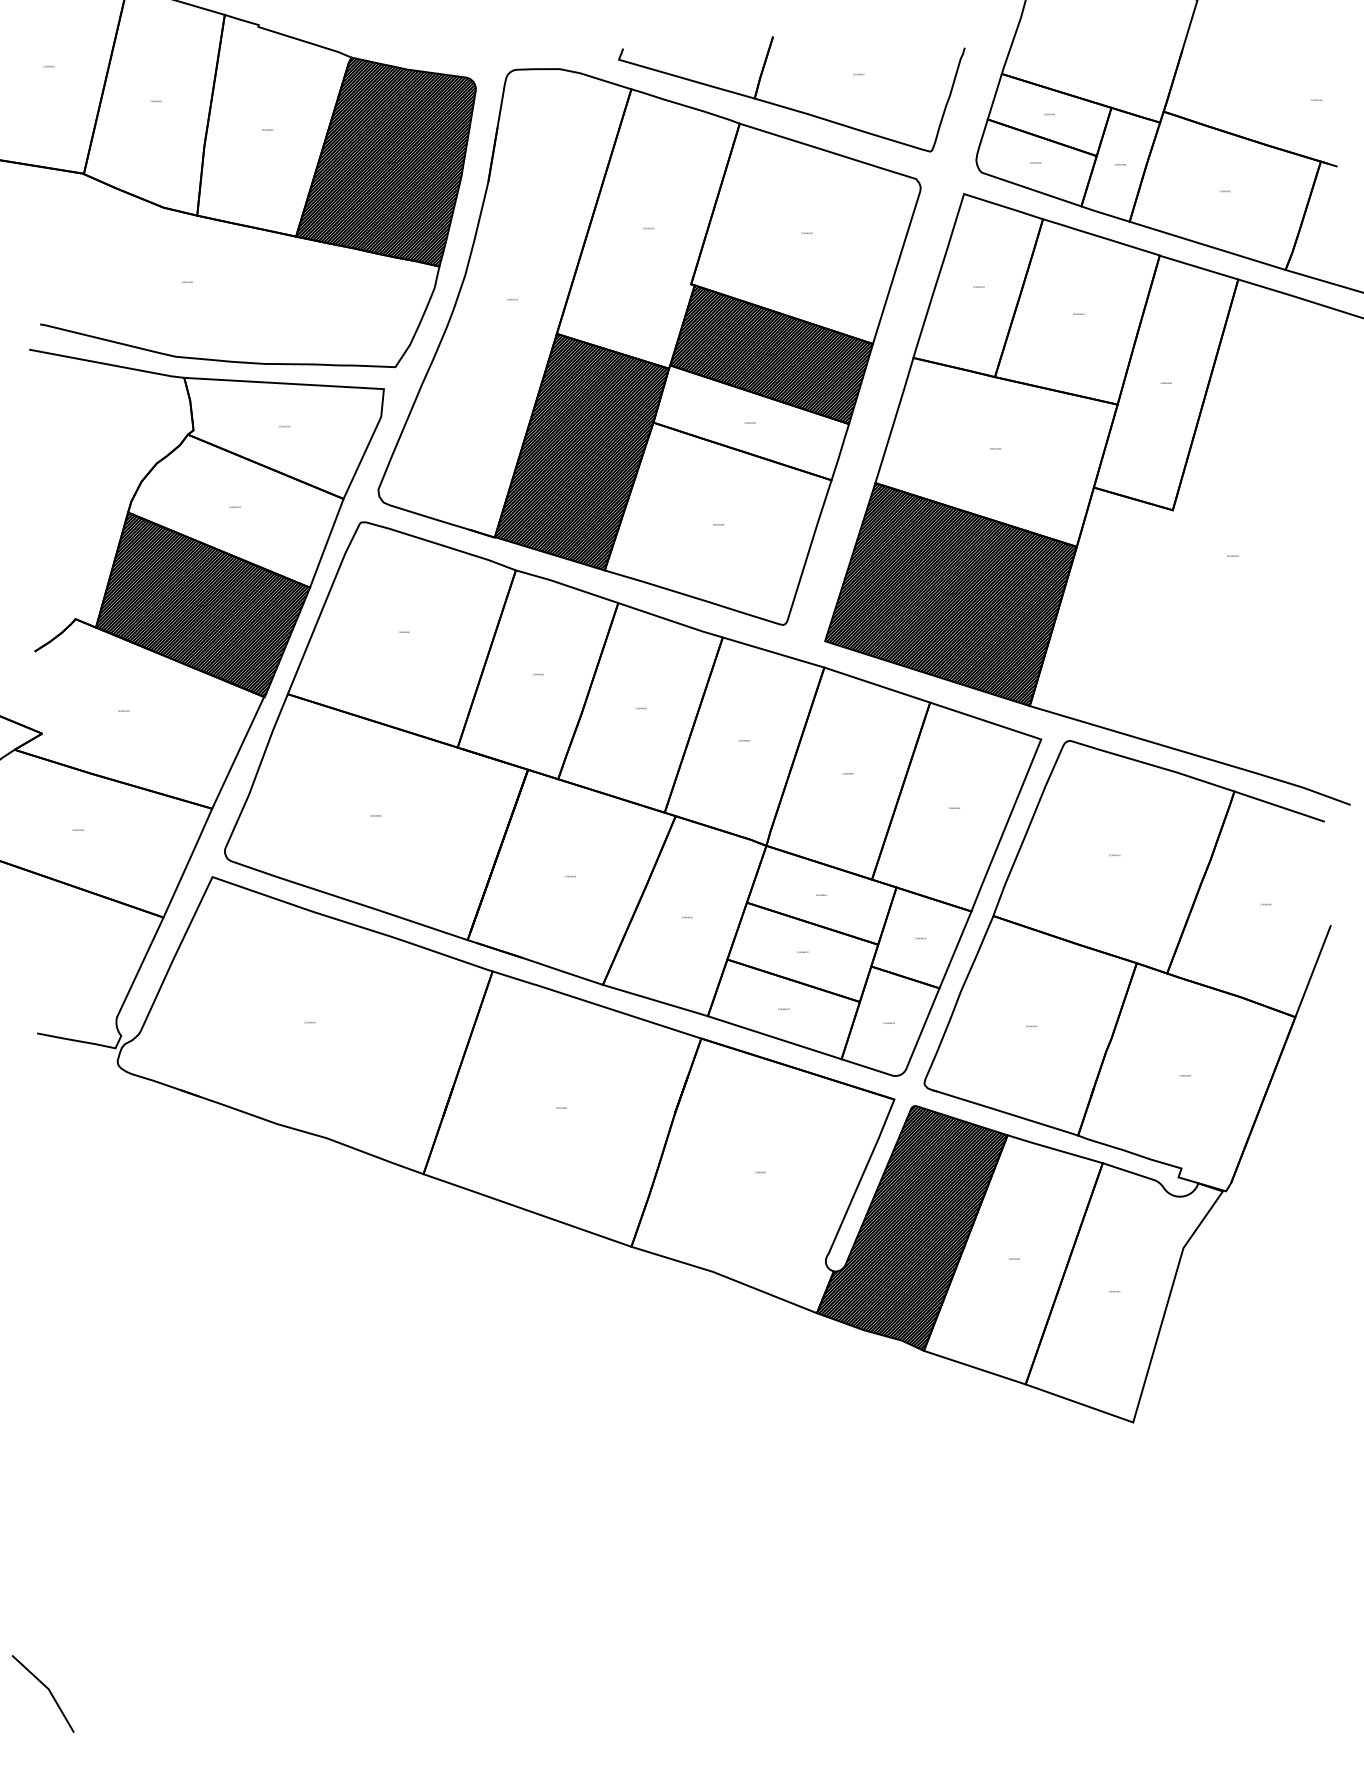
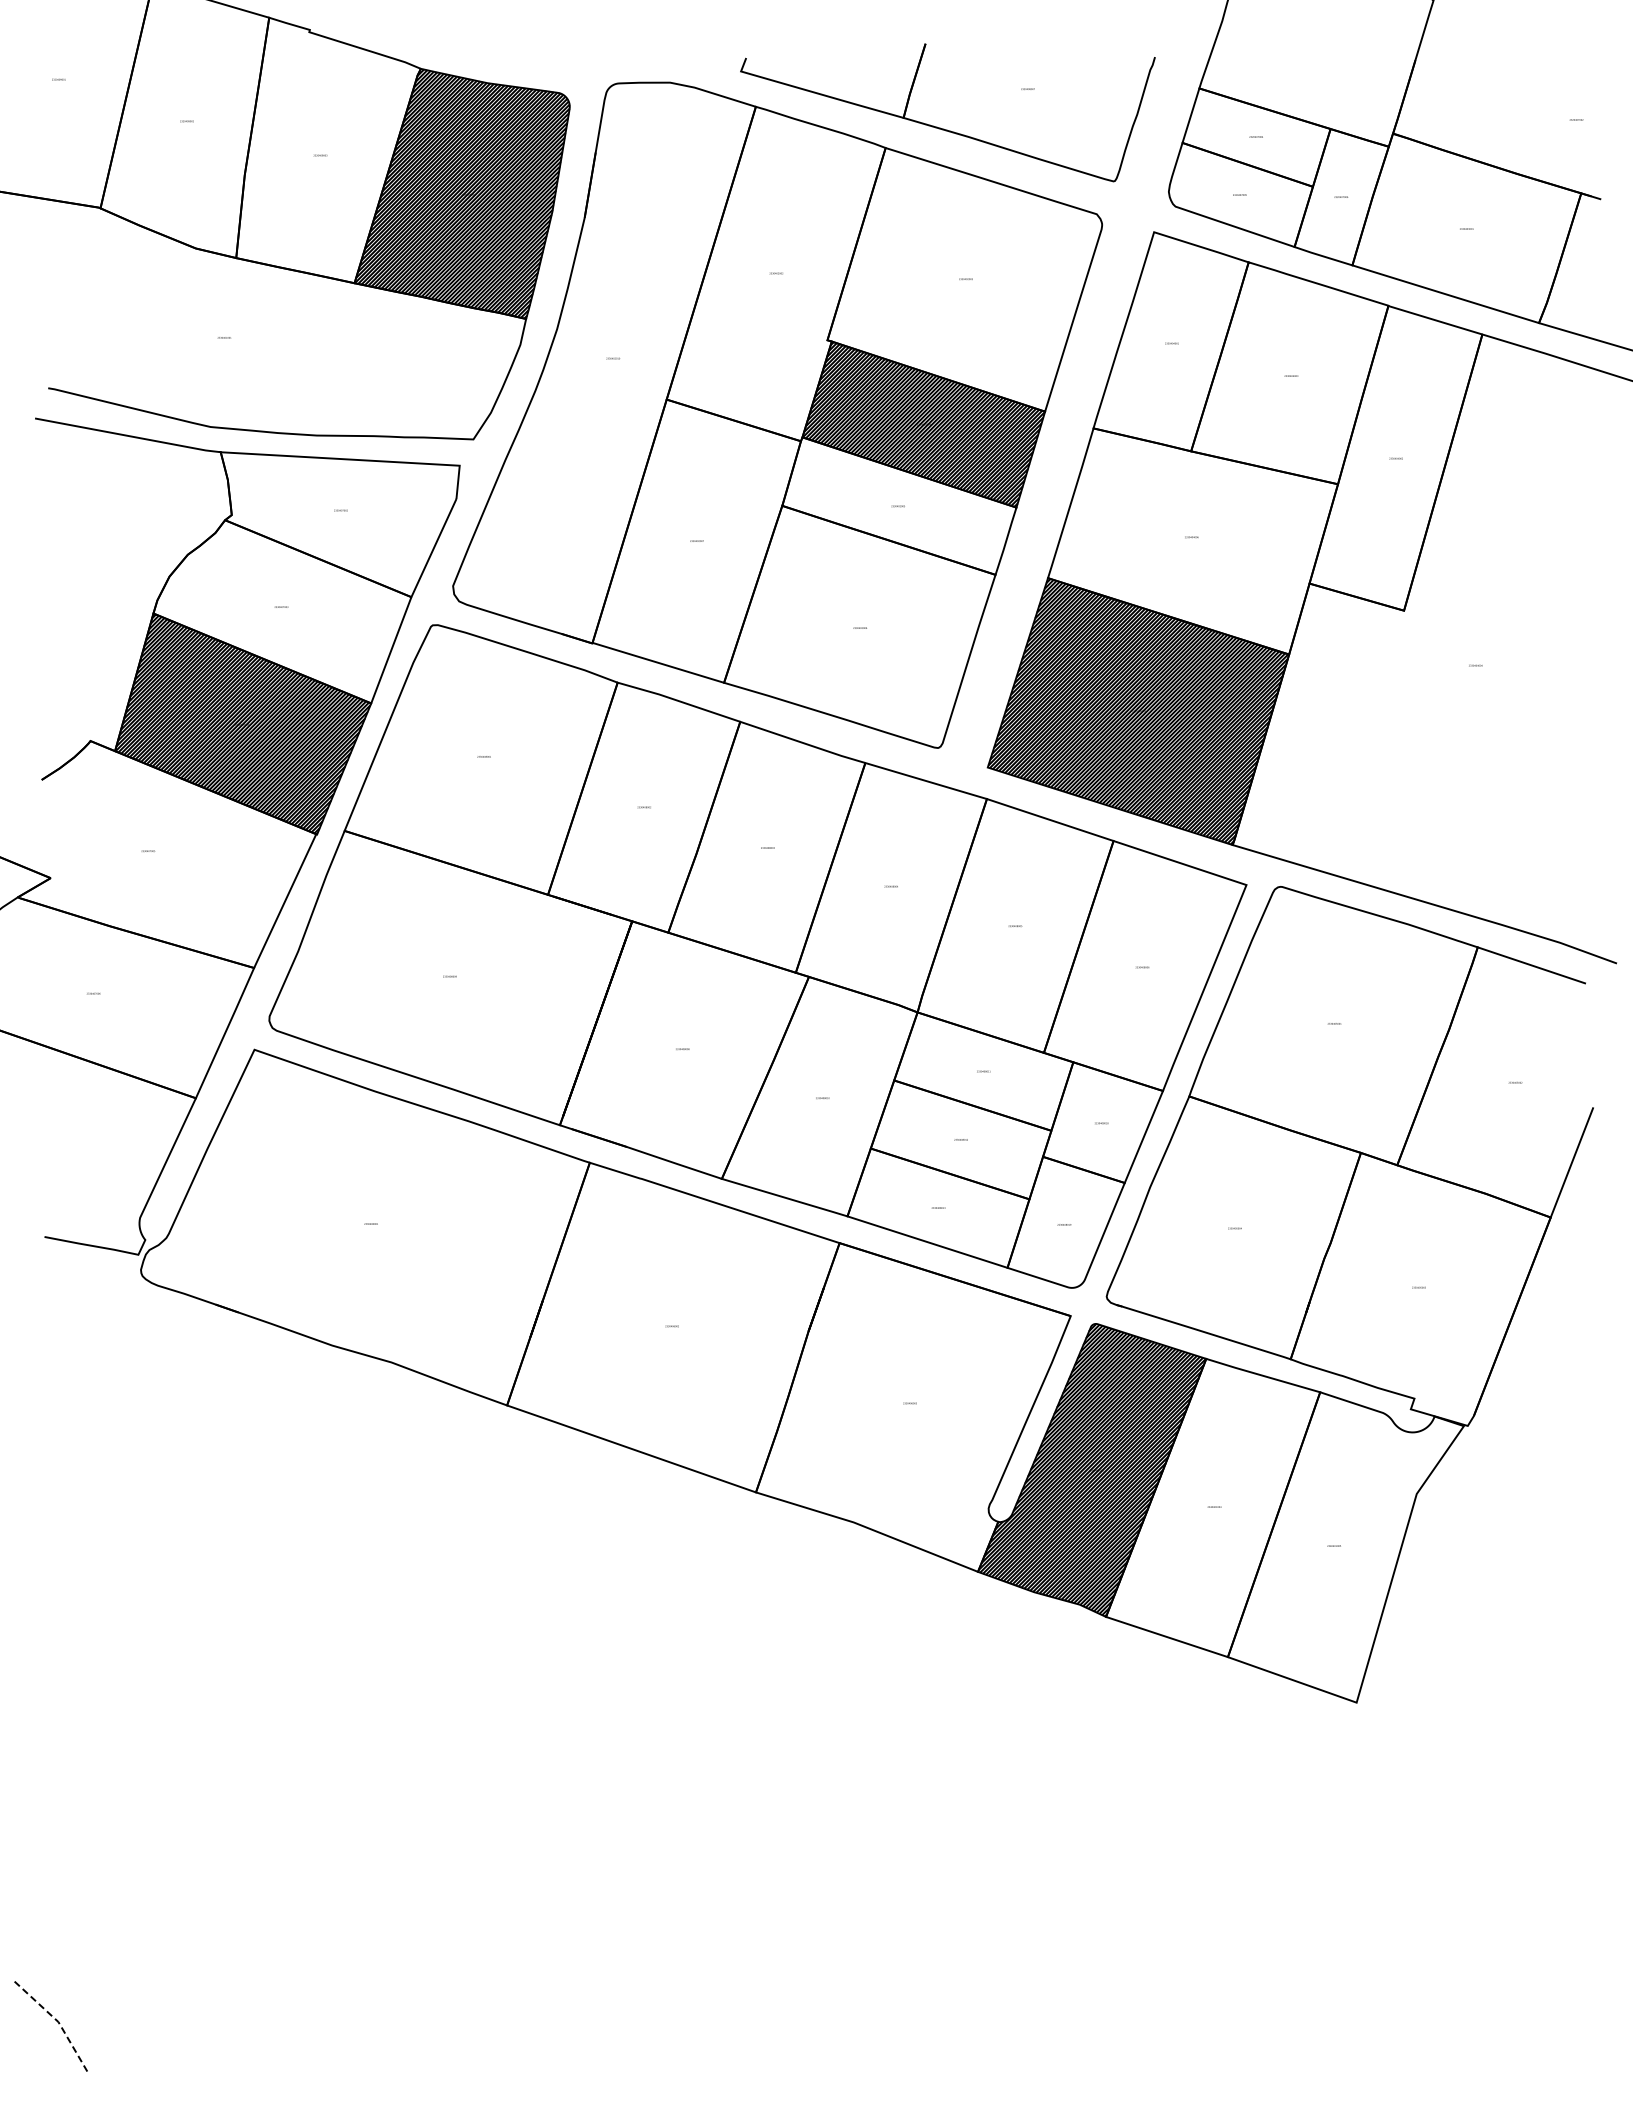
hatch: (581, 451) -> (696, 540), removed
line: (48, 1689) -> (58, 2022), solid -> dashed

